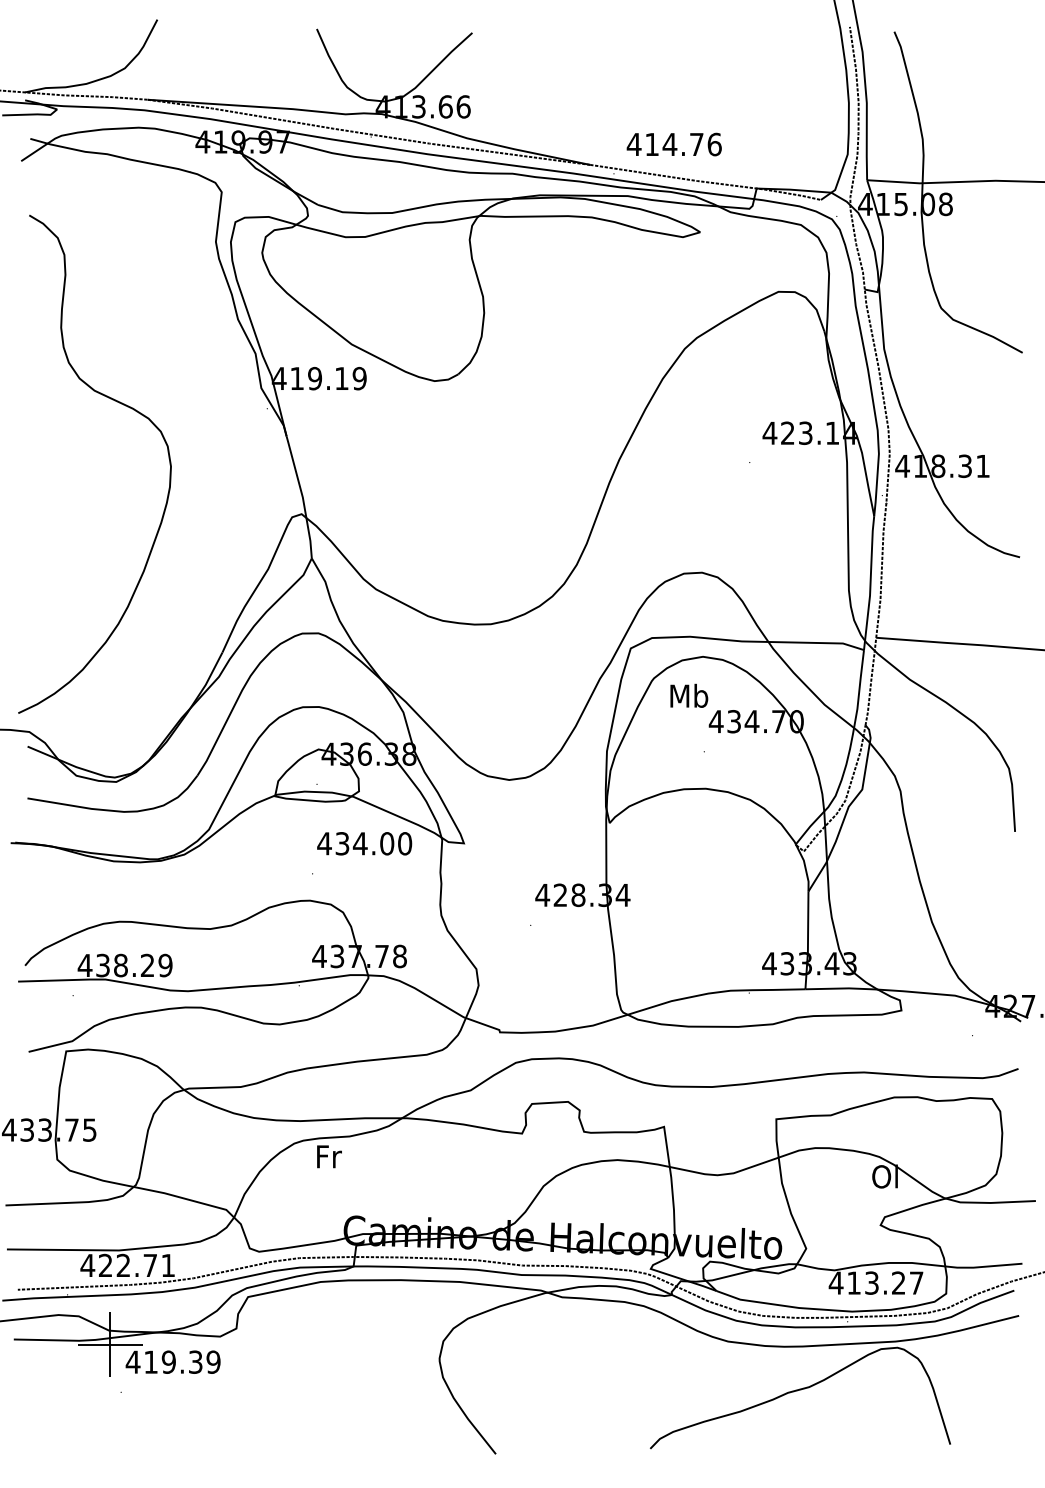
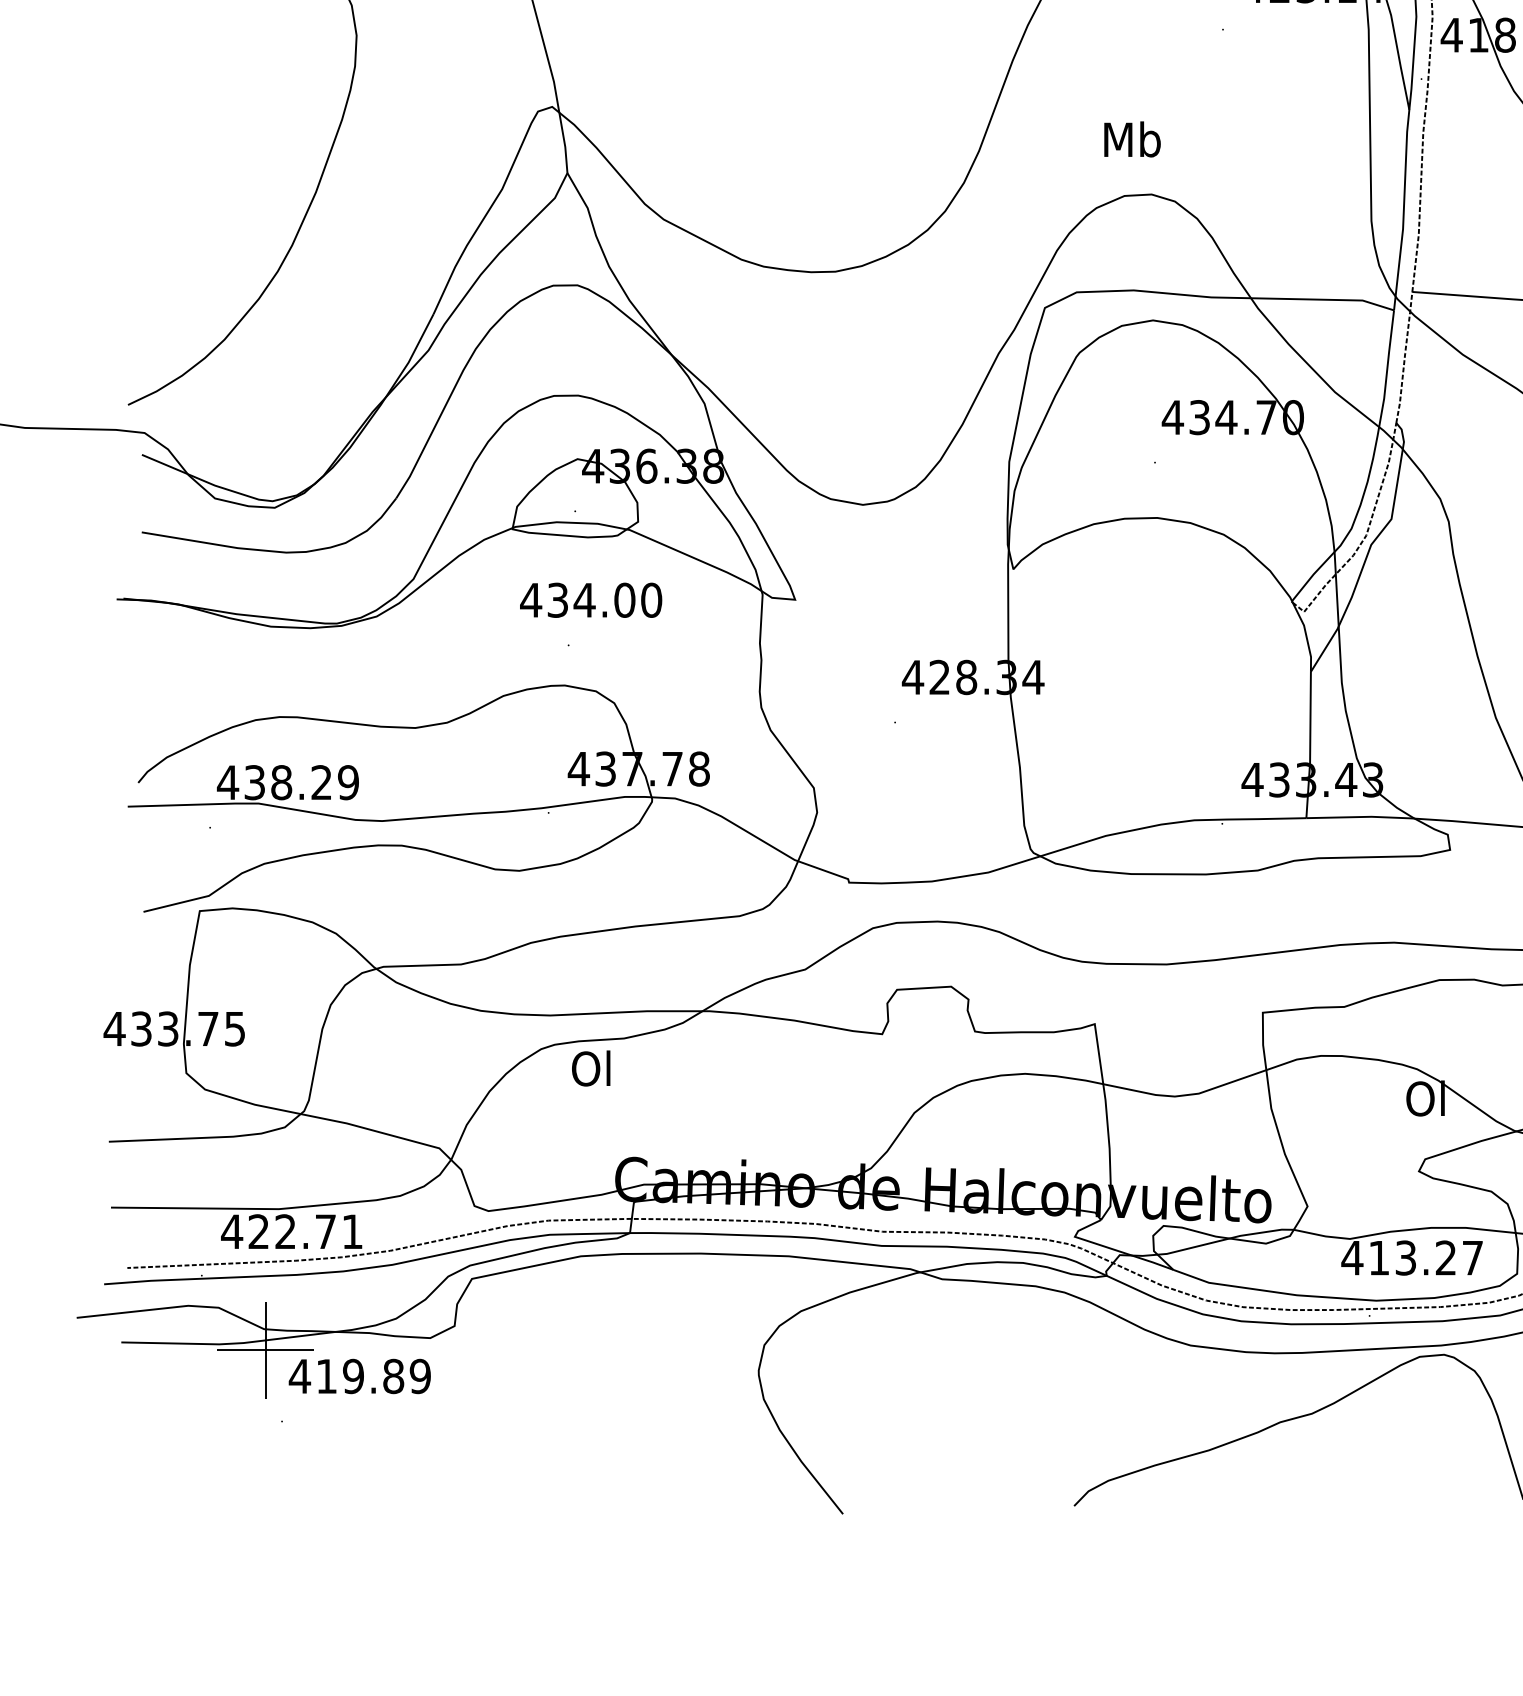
text: (689, 695) -> (1132, 138), moved
text: (364, 843) -> (590, 599), moved
text: (327, 1156) -> (590, 1068), Fr -> Ol
text: (195, 1361) -> (393, 1375), 419.39 -> 419.89

